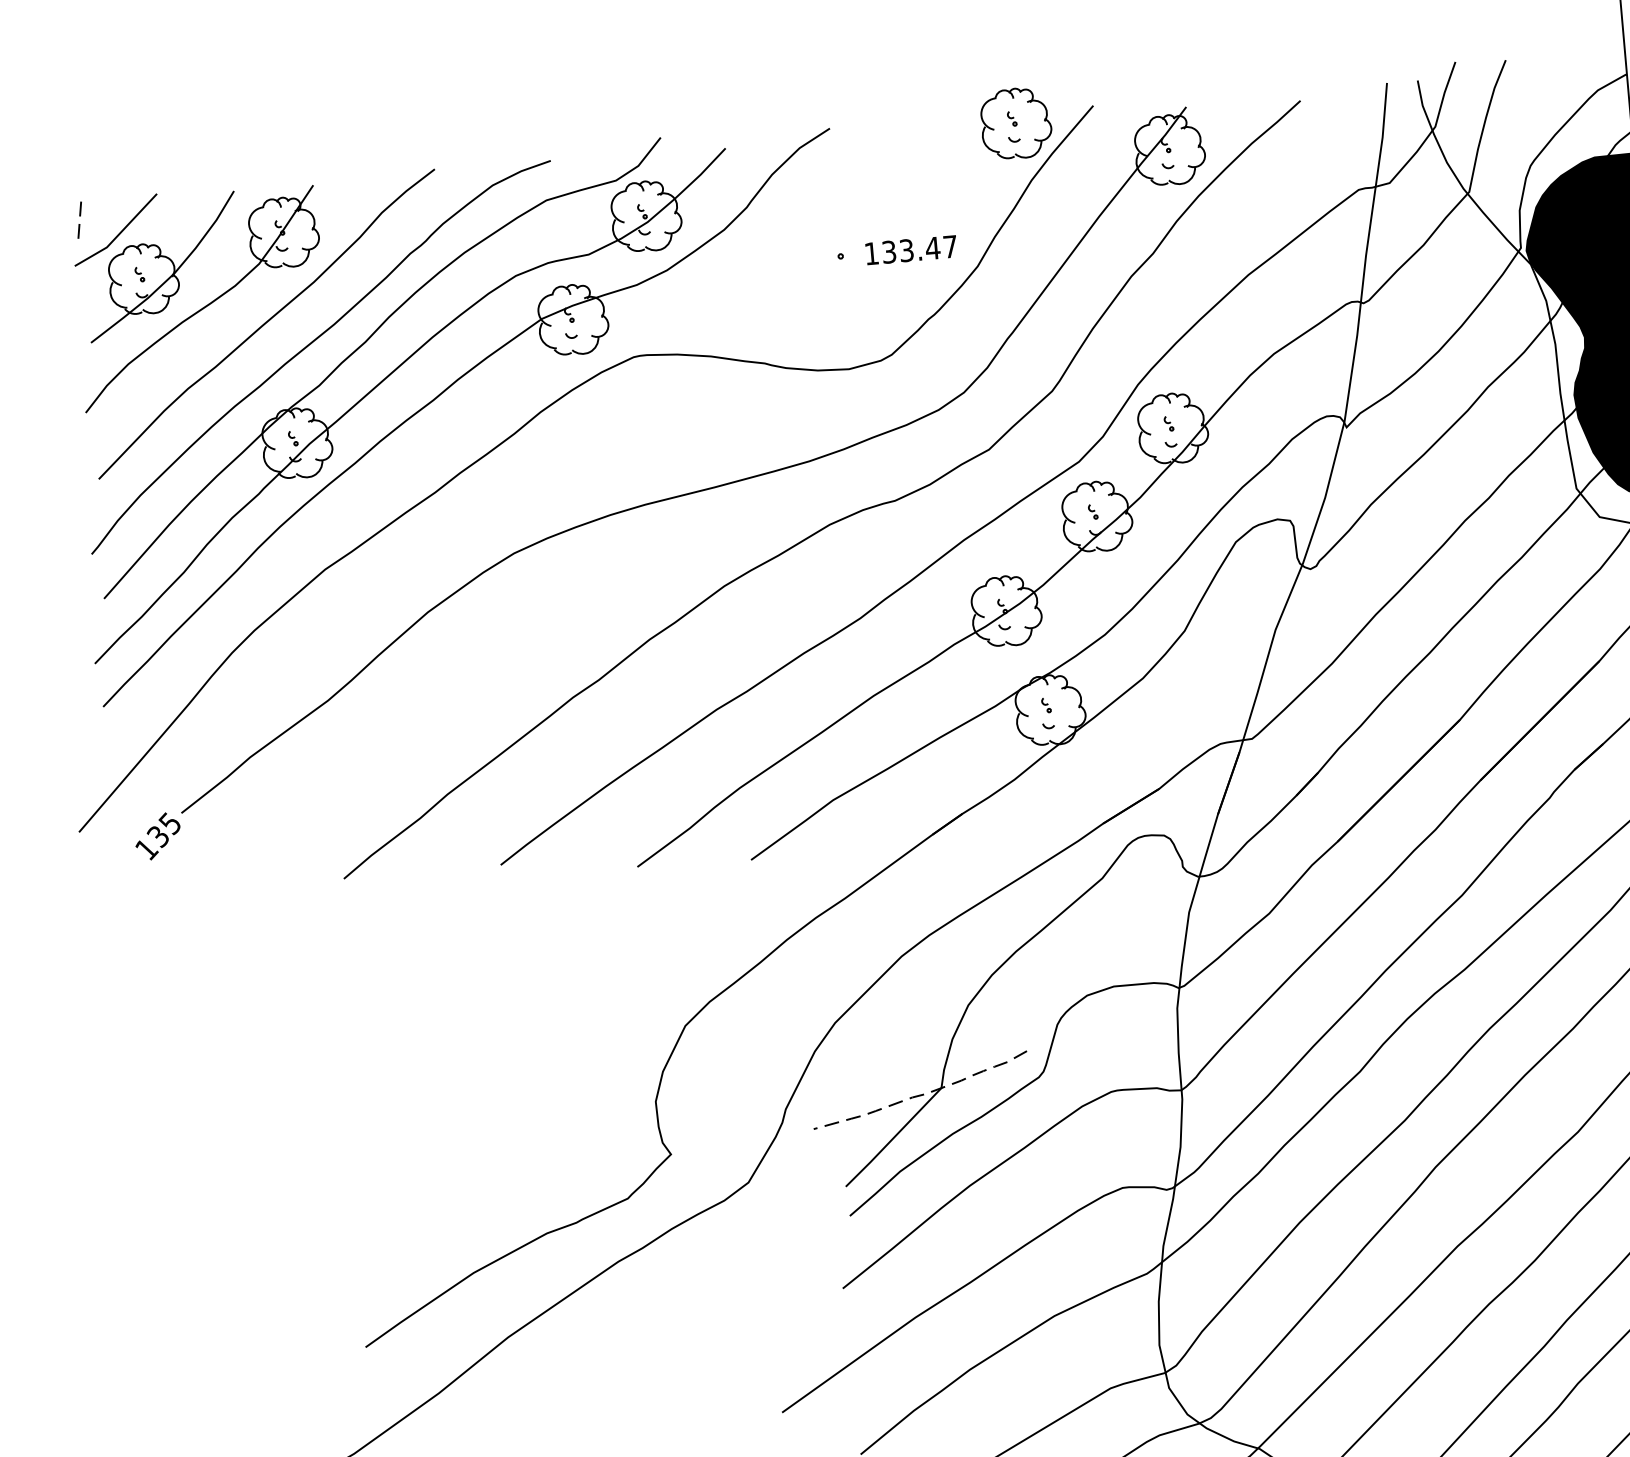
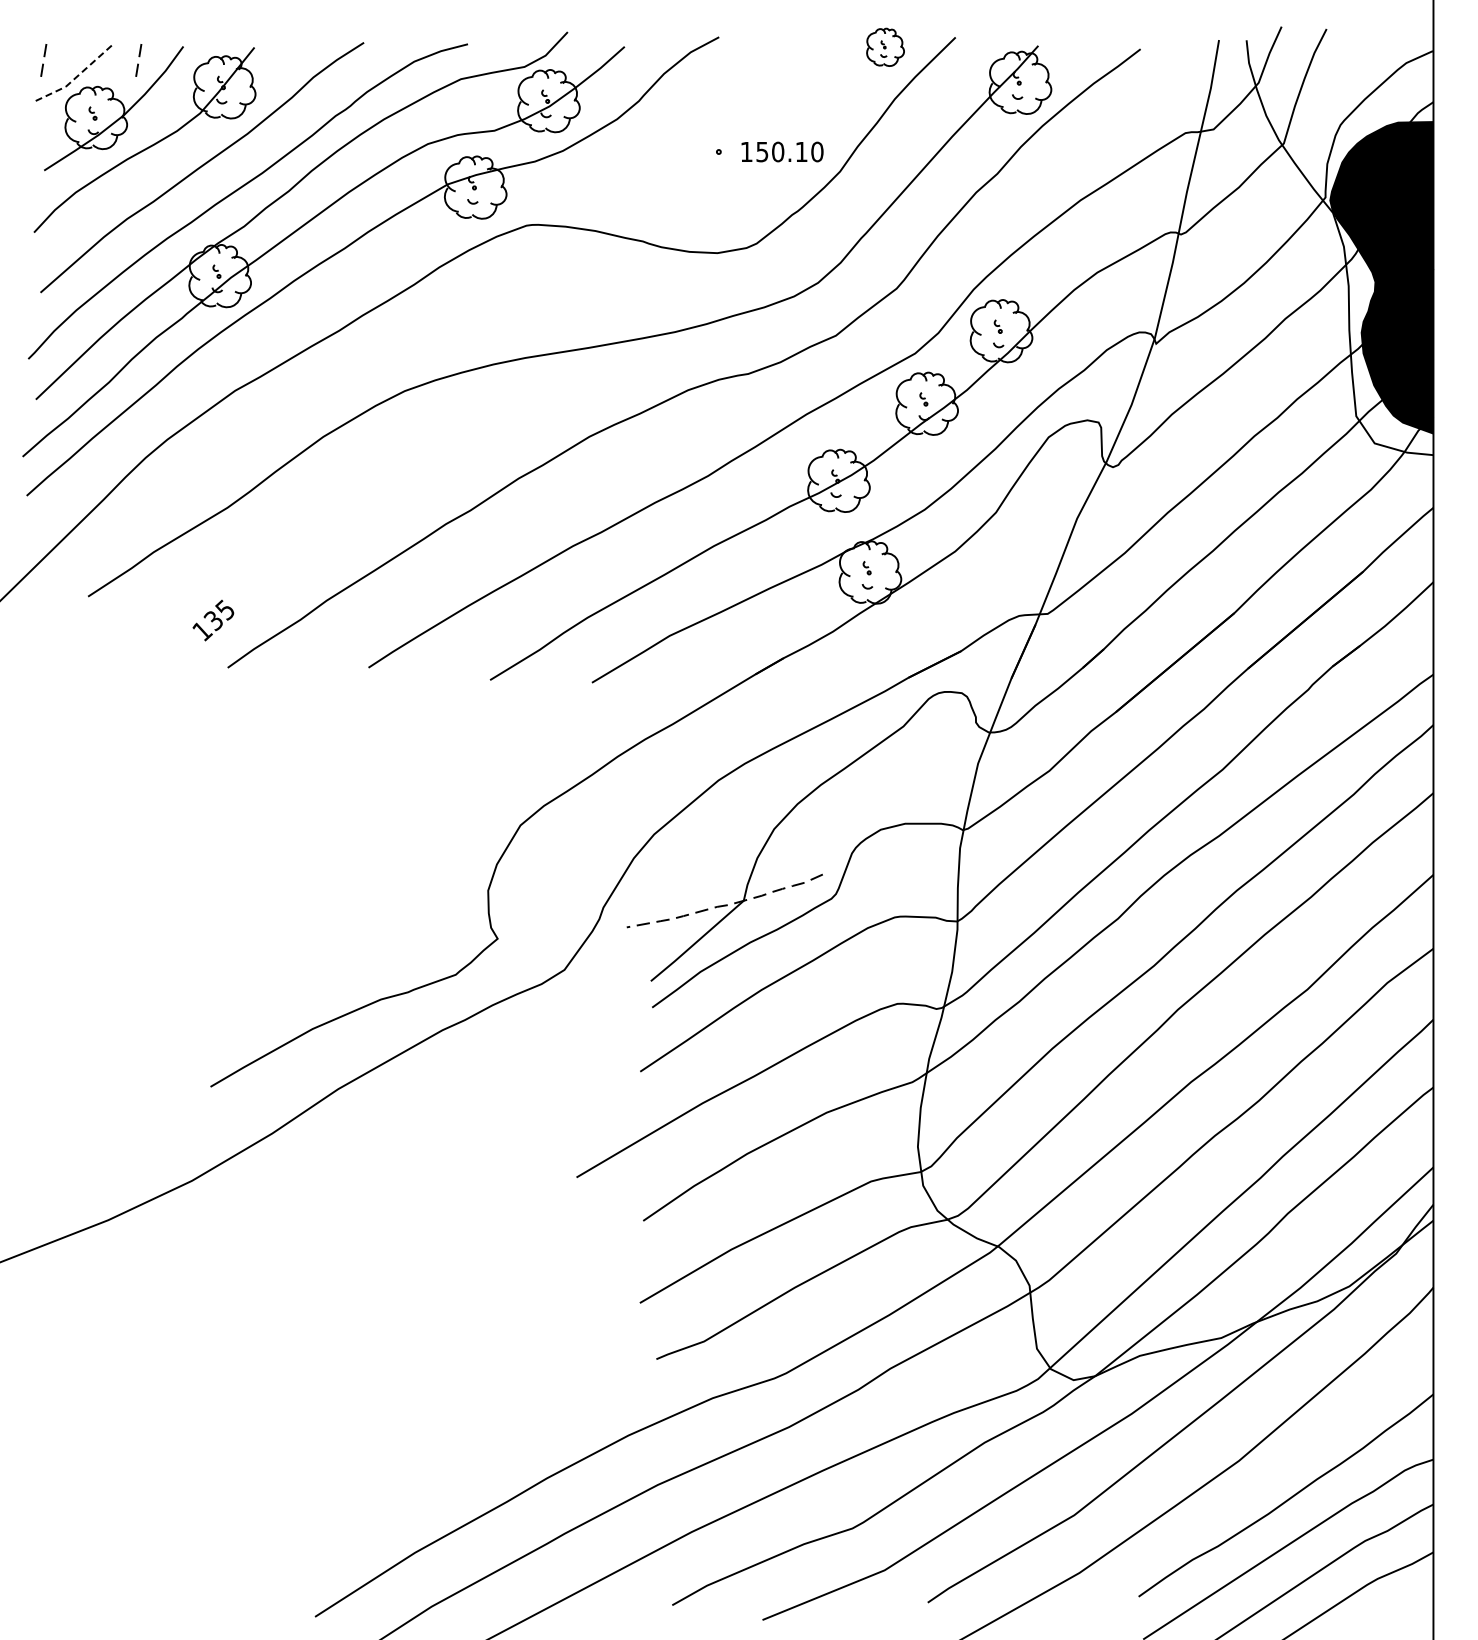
part: (1016, 123) -> (885, 47), size x0.6
line: (185, 214) -> (138, 63), added
line: (118, 234) -> (77, 76), solid -> dashed
text: (920, 248) -> (790, 151), 133.47 -> 150.10
text: (158, 836) -> (213, 620), moved

